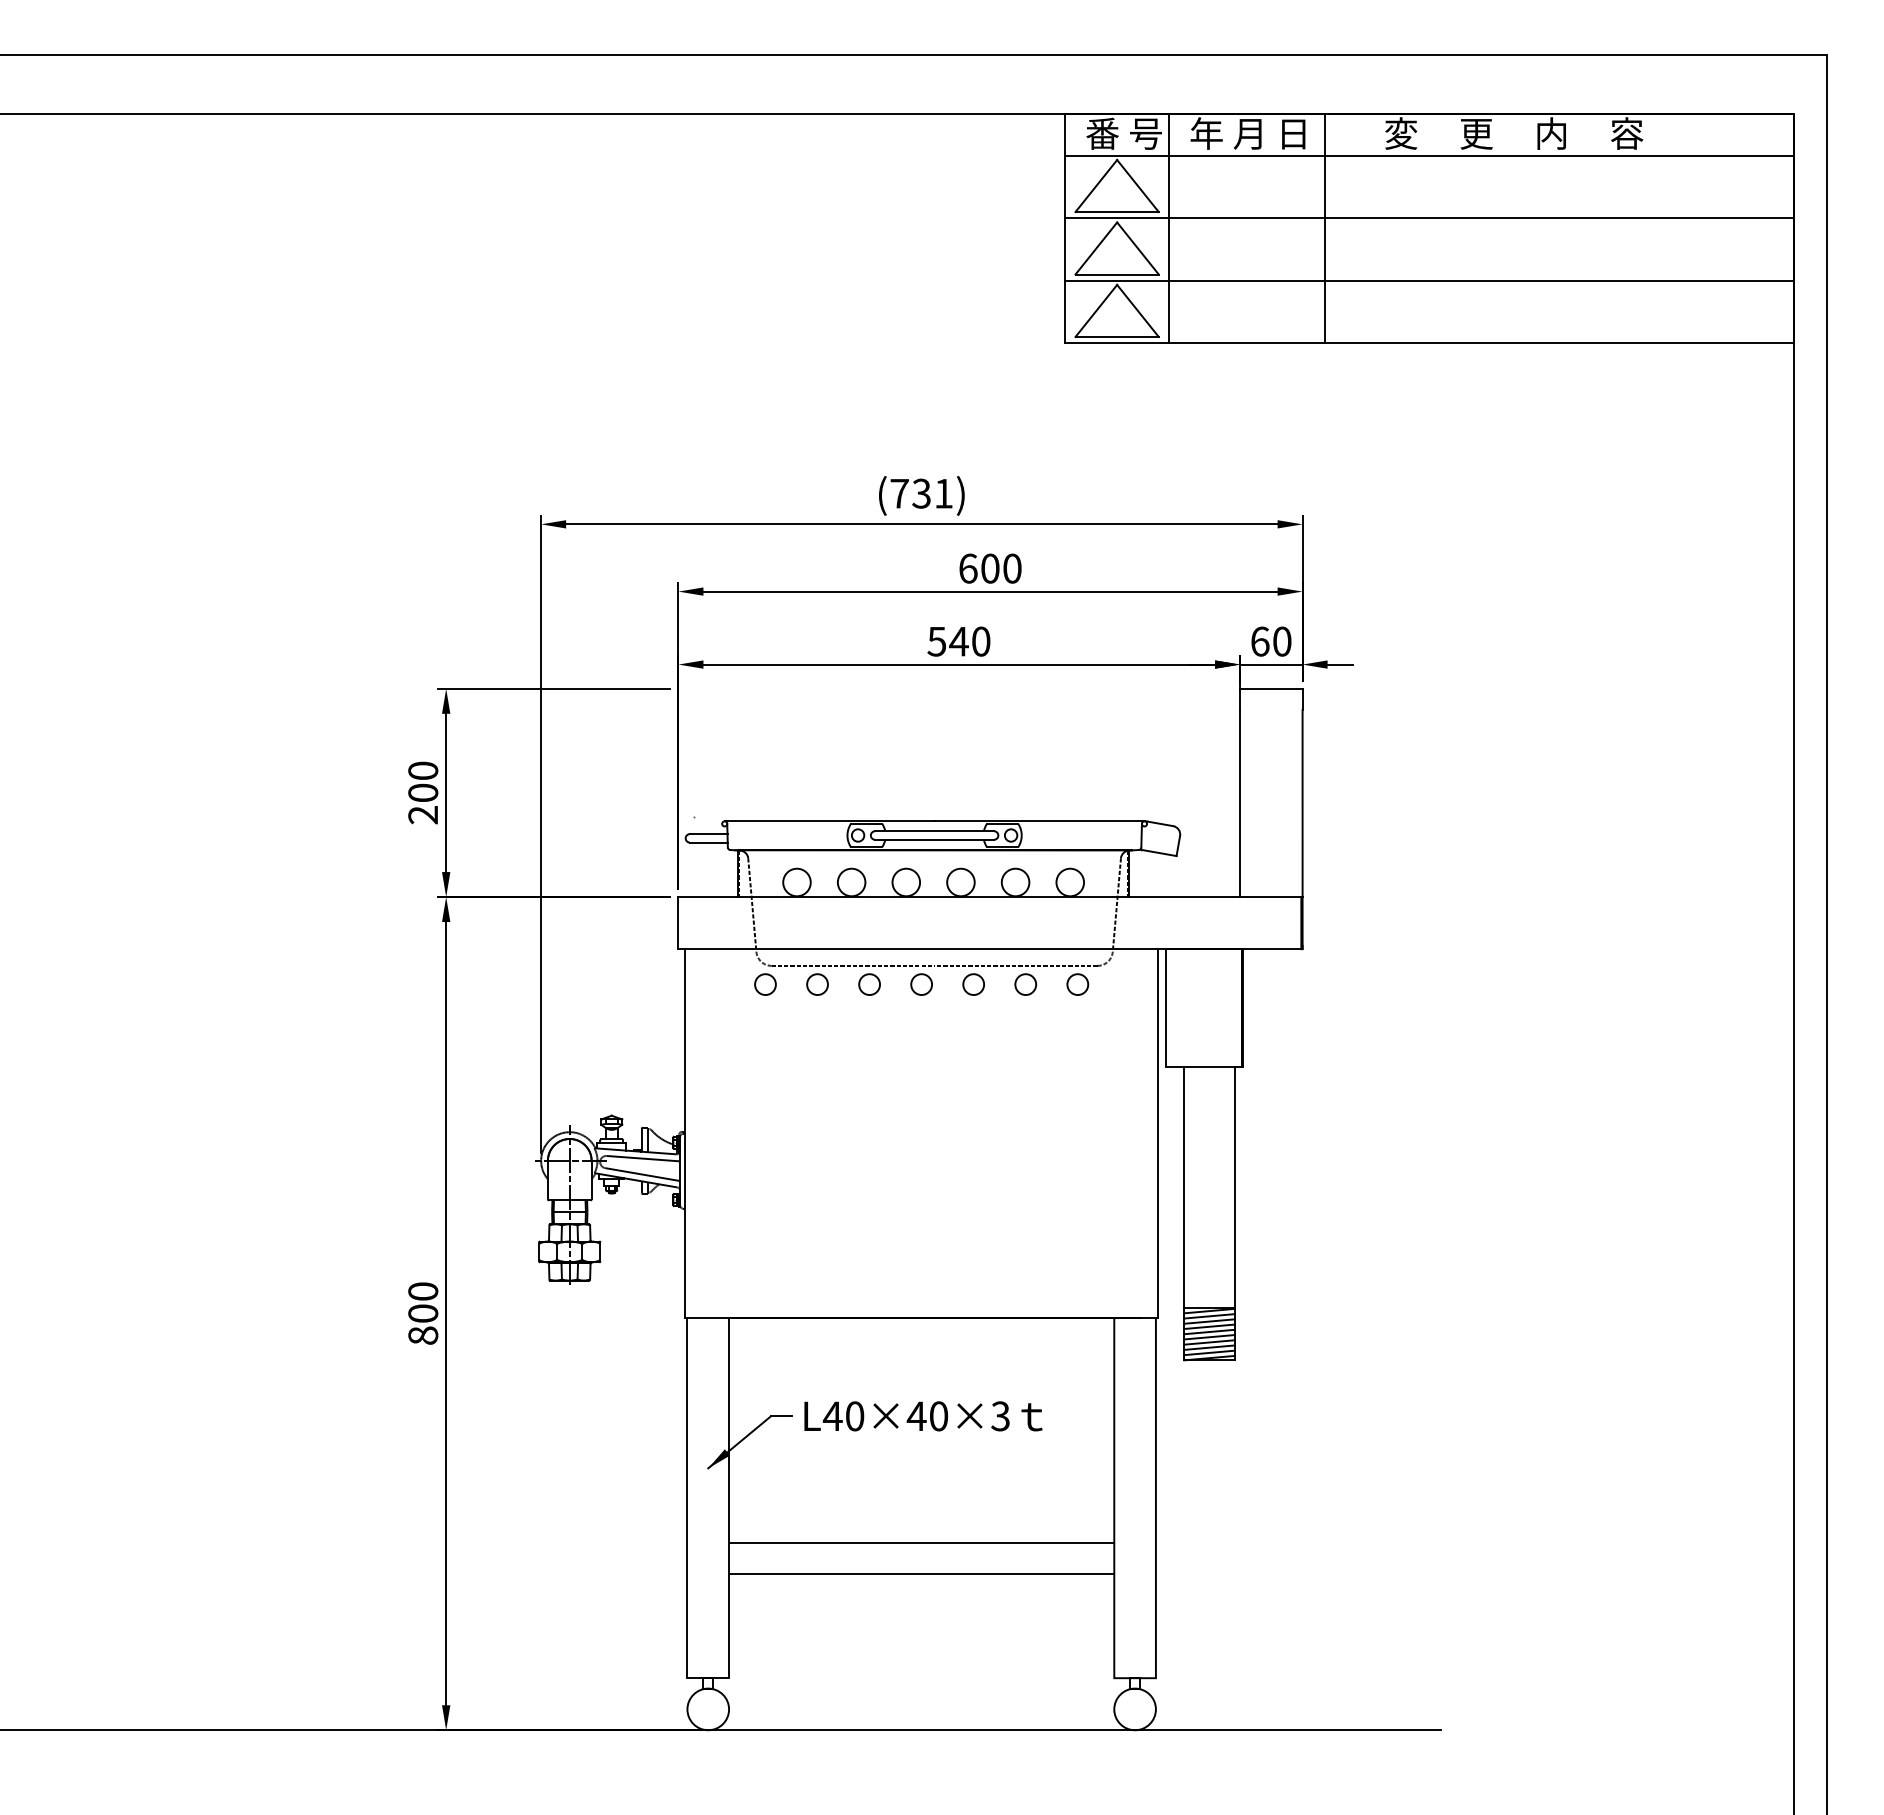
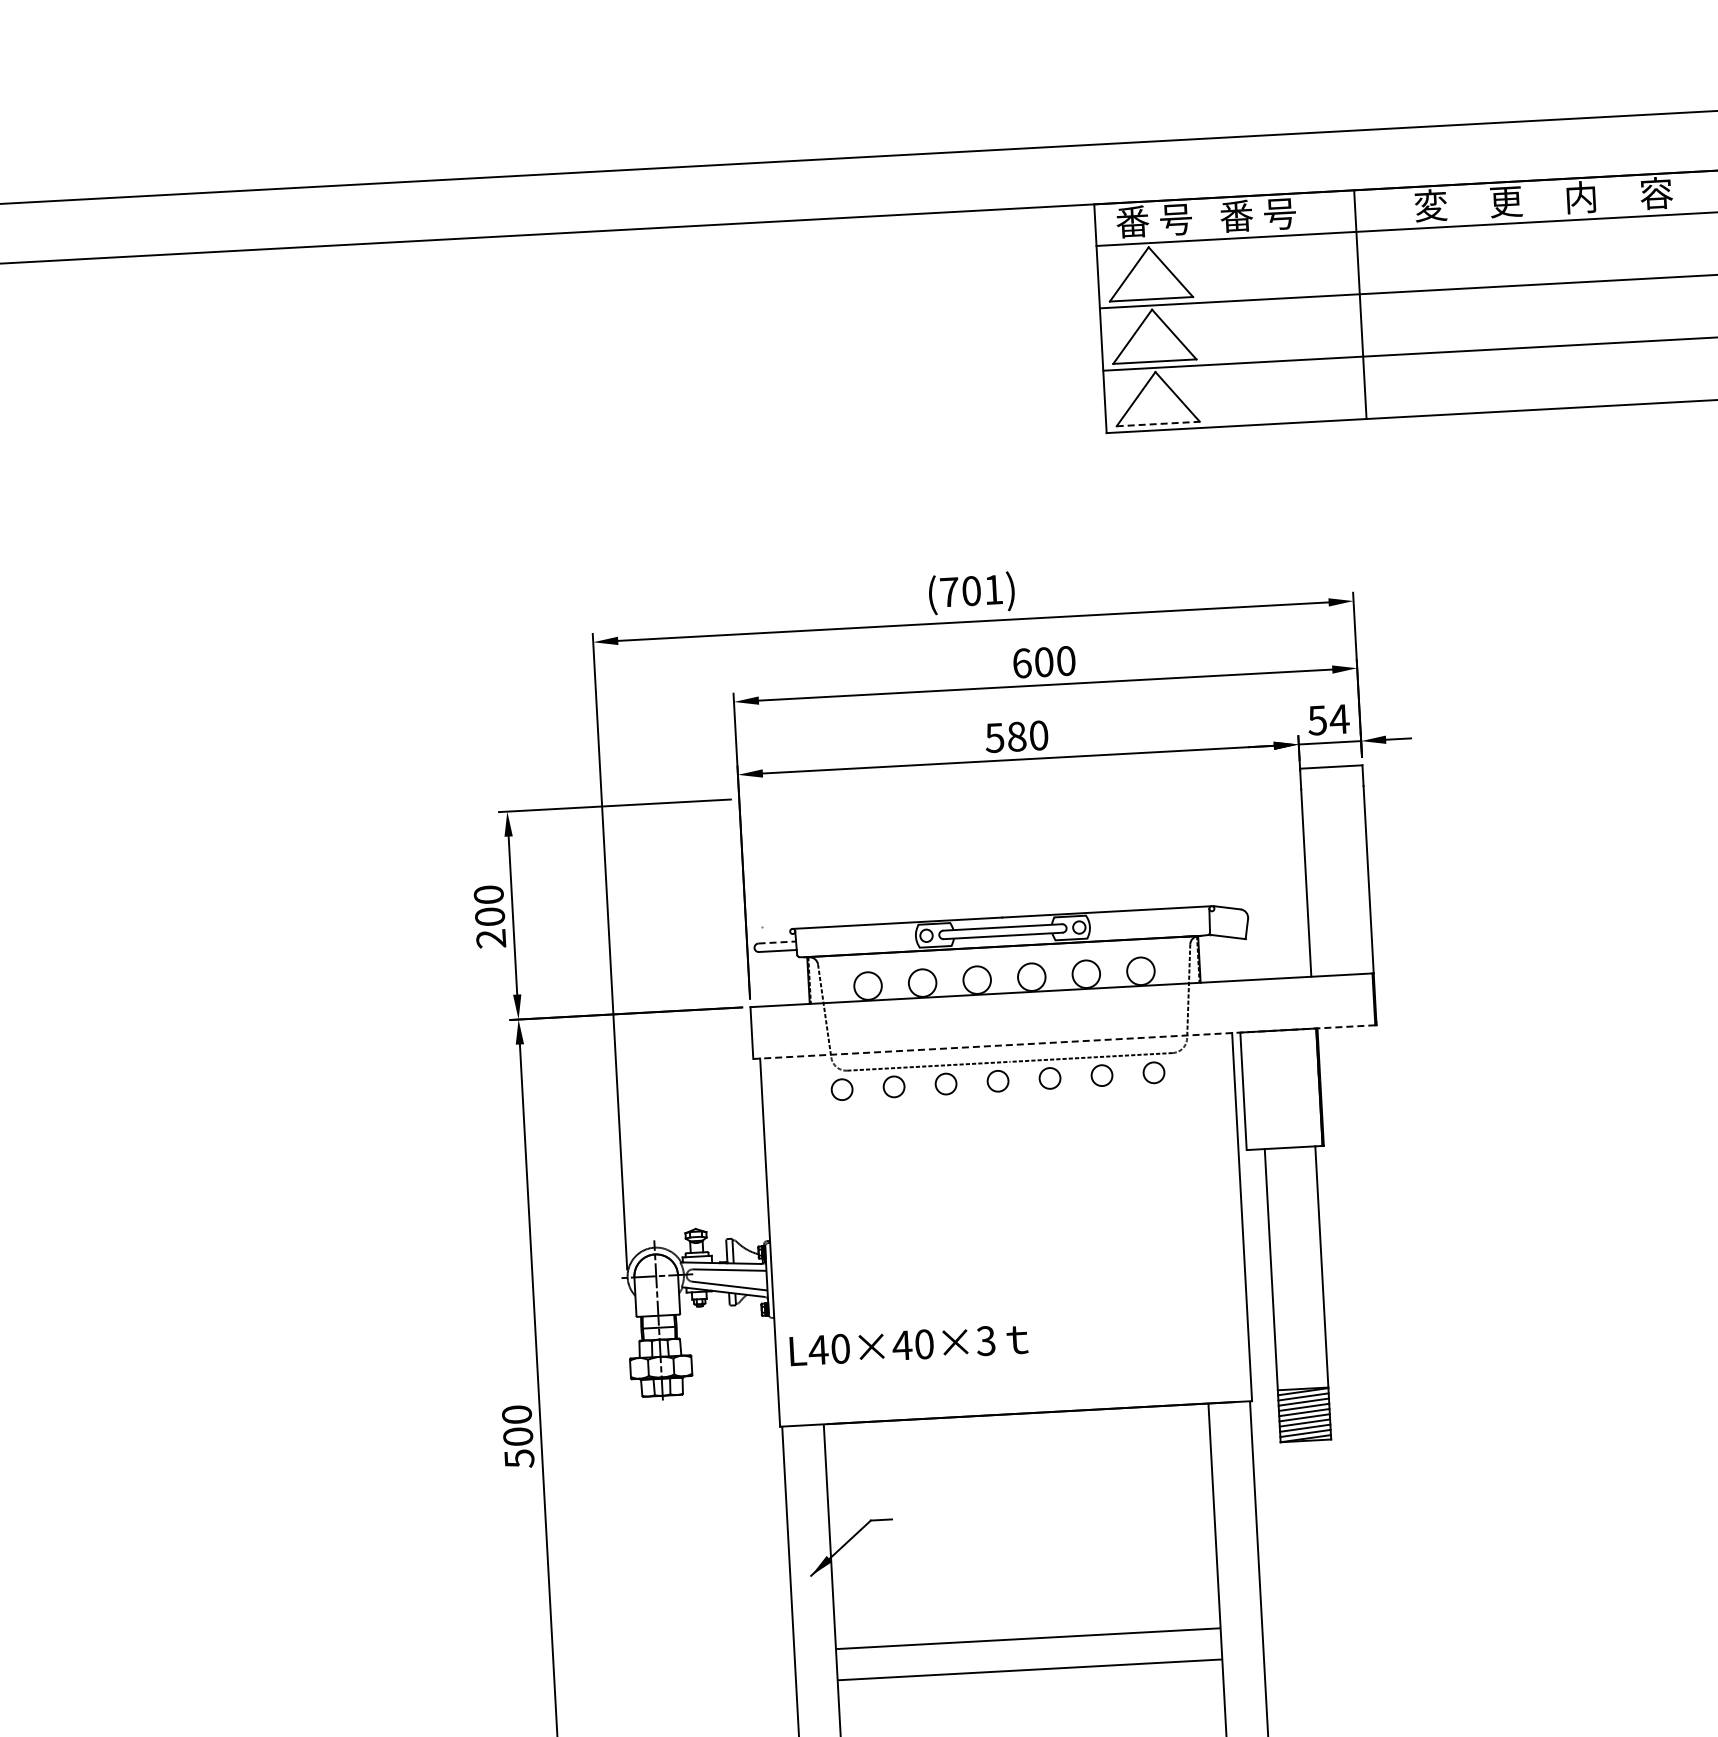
text: (1247, 133) -> (1277, 213), 年 月 日 -> 番 号
line: (1169, 228) -> (1204, 312), removed
line: (1117, 337) -> (1158, 424), solid -> dashed
text: (921, 493) -> (971, 590), (731) -> (701)
text: (958, 641) -> (1016, 736), 540 -> 580
text: (1271, 641) -> (1328, 719), 60 -> 54
line: (708, 834) -> (777, 942), solid -> dashed
line: (989, 949) -> (1063, 1042), solid -> dashed
text: (423, 1335) -> (519, 1458), 800 -> 500
text: (923, 1416) -> (909, 1345), moved

